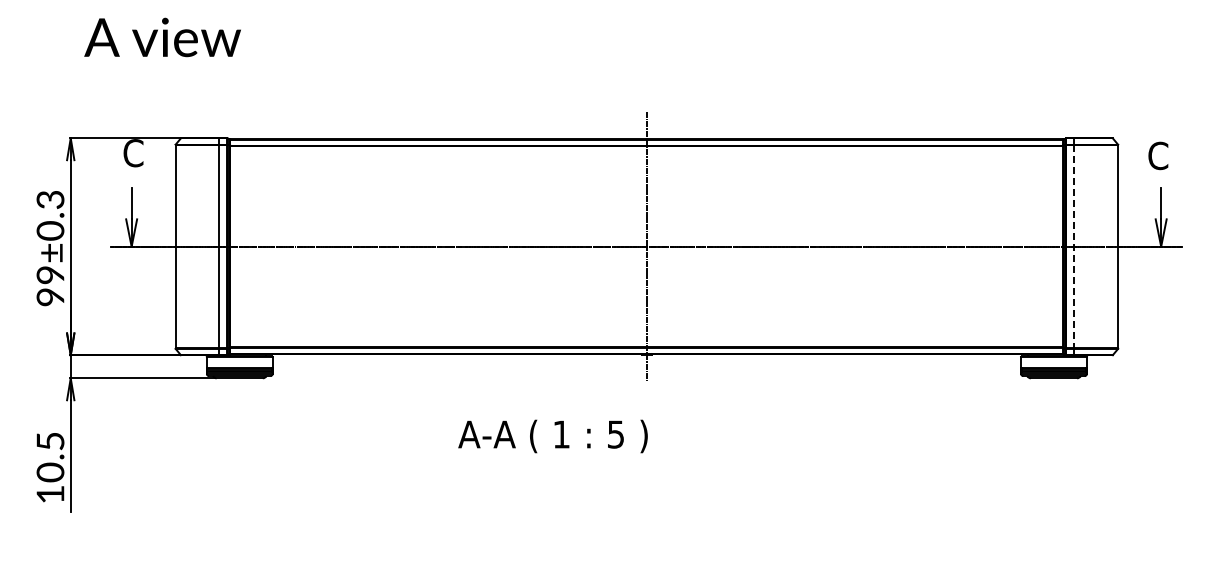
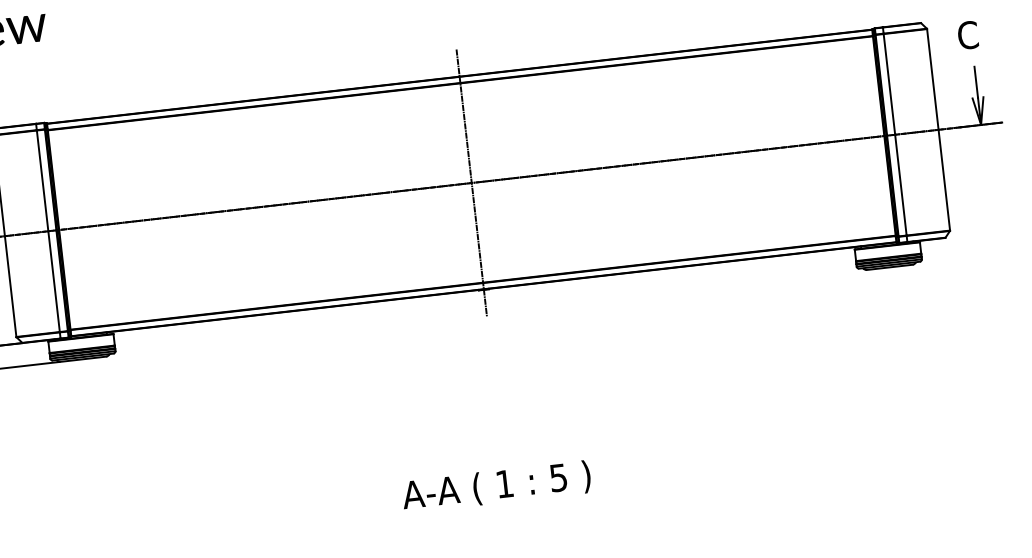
line: (1074, 246) -> (895, 134), dashed -> solid
text: (552, 436) -> (495, 486), moved

